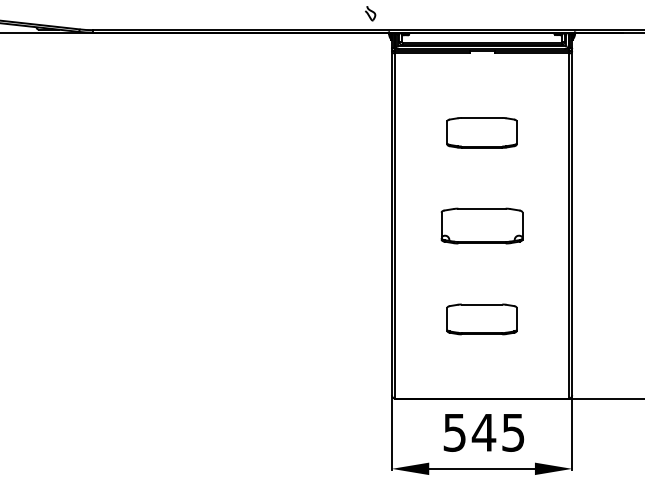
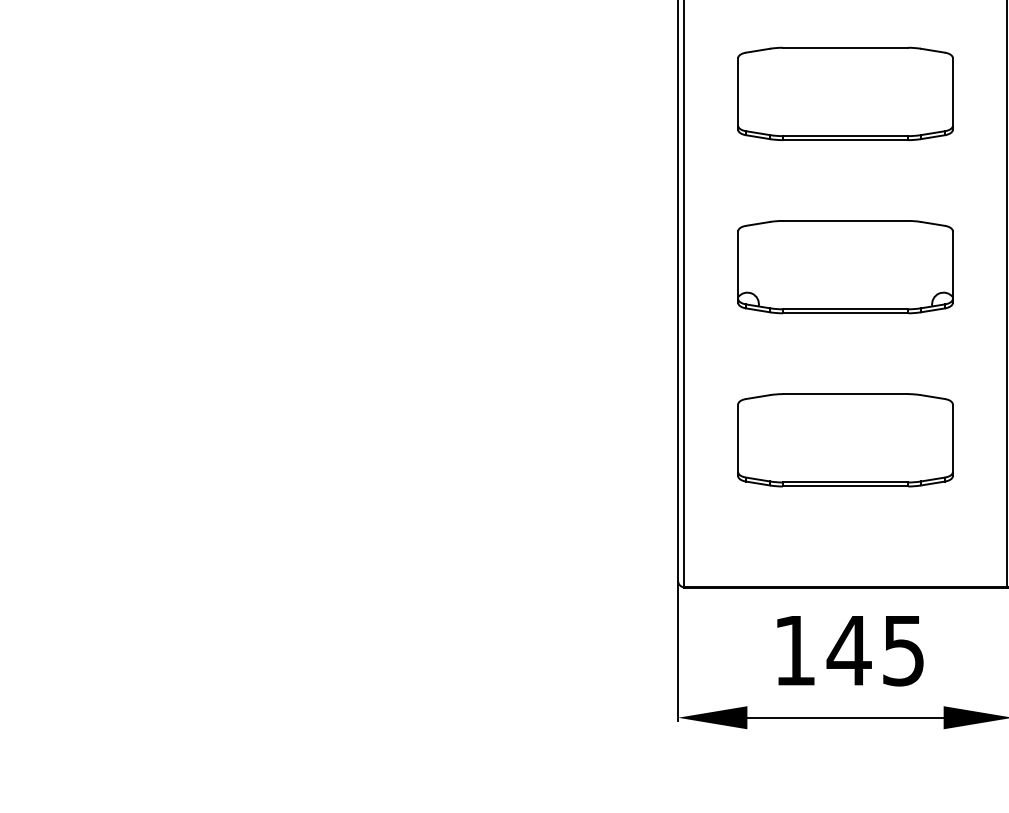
part: (481, 132) -> (844, 93), size x1.67
part: (481, 225) -> (844, 265), size x1.43
part: (481, 319) -> (844, 440), size x1.67
text: (454, 432) -> (794, 650), 545 -> 145

